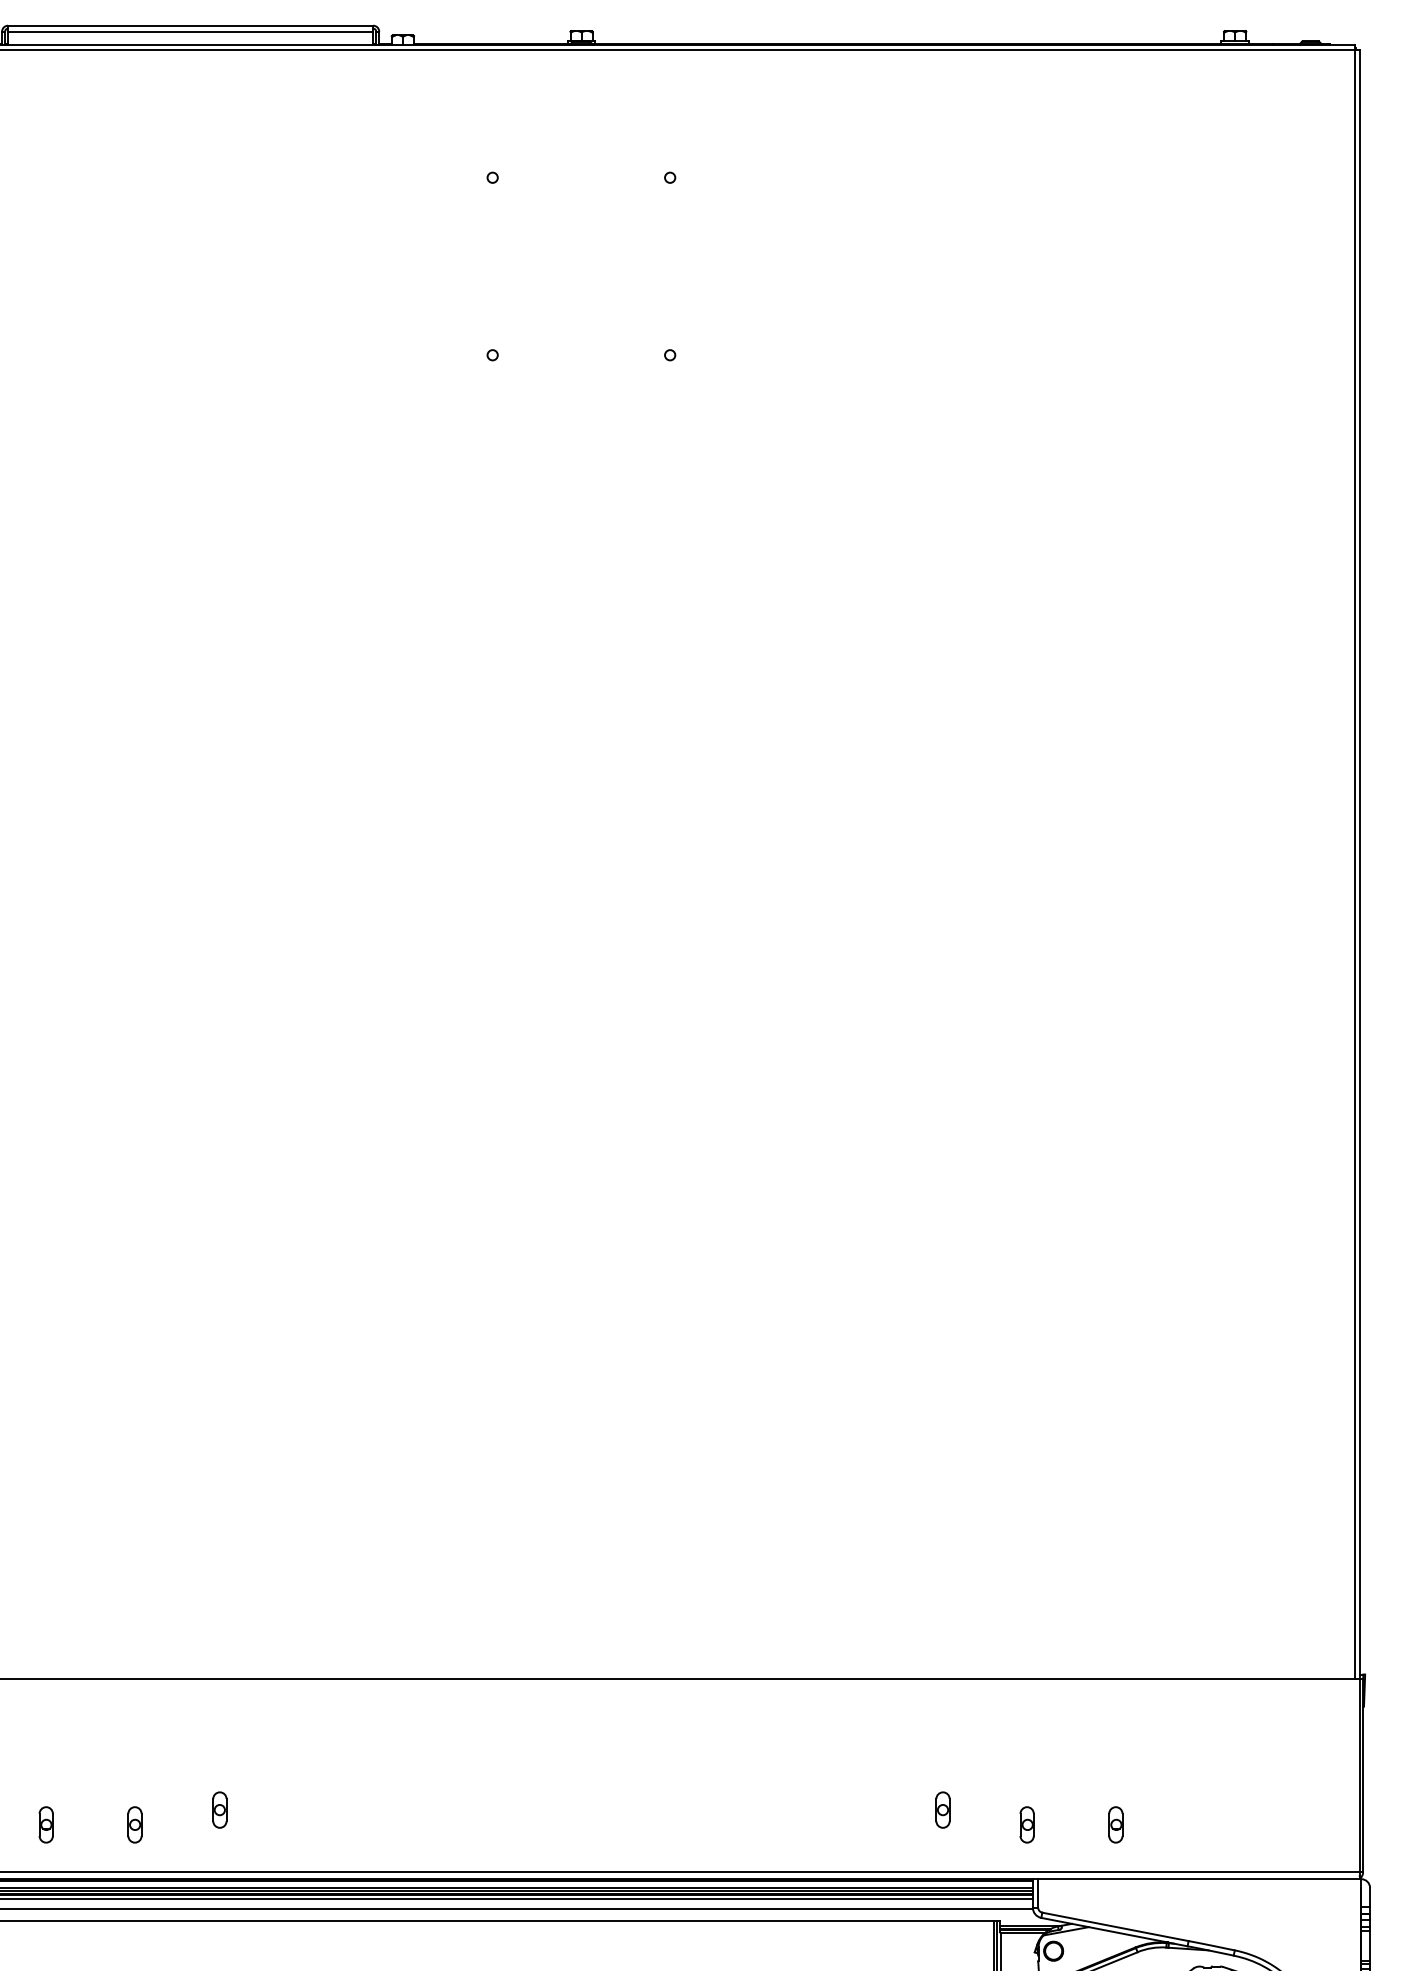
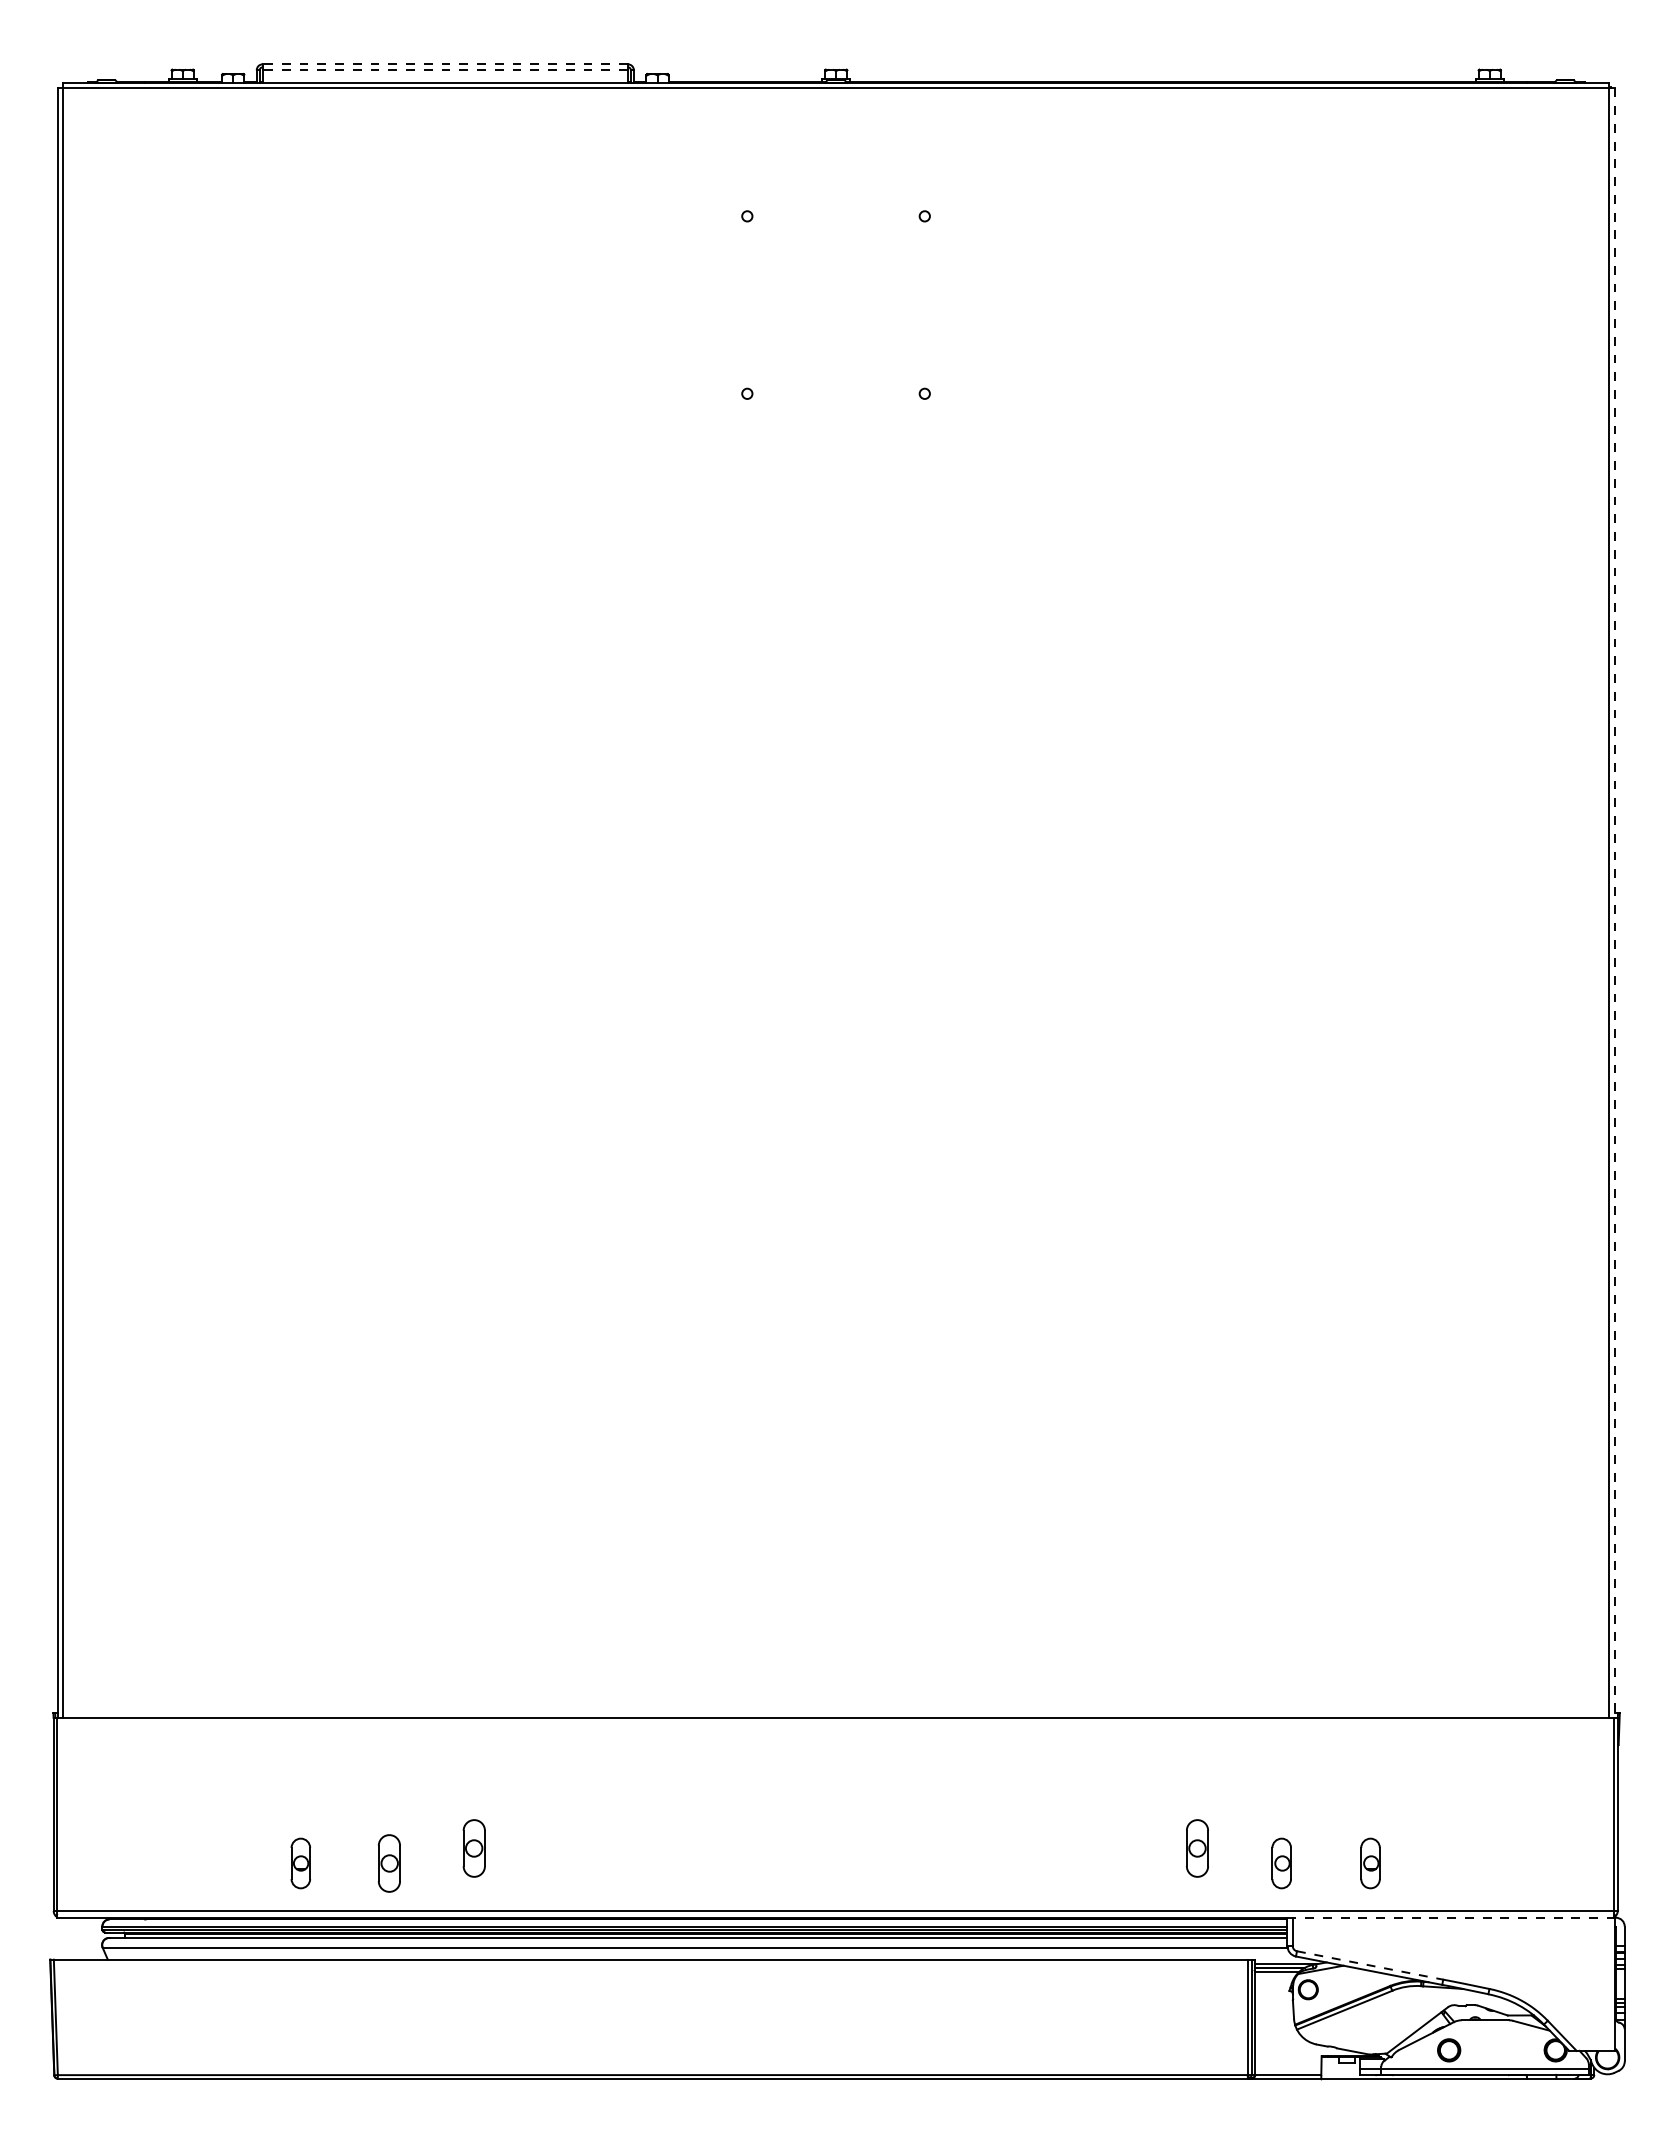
line: (190, 25) -> (445, 64), solid -> dashed
line: (190, 31) -> (445, 70), solid -> dashed
line: (1359, 864) -> (1614, 903), solid -> dashed
part: (219, 1809) -> (474, 1848), size x1.6
part: (942, 1809) -> (1197, 1848), size x1.6
part: (45, 1824) -> (300, 1863), size x1.4
part: (134, 1824) -> (389, 1863), size x1.6
part: (1026, 1824) -> (1281, 1863), size x1.4
part: (1115, 1824) -> (1370, 1863), size x1.4
line: (1197, 1878) -> (1452, 1917), solid -> dashed
line: (1115, 1926) -> (1370, 1965), solid -> dashed

